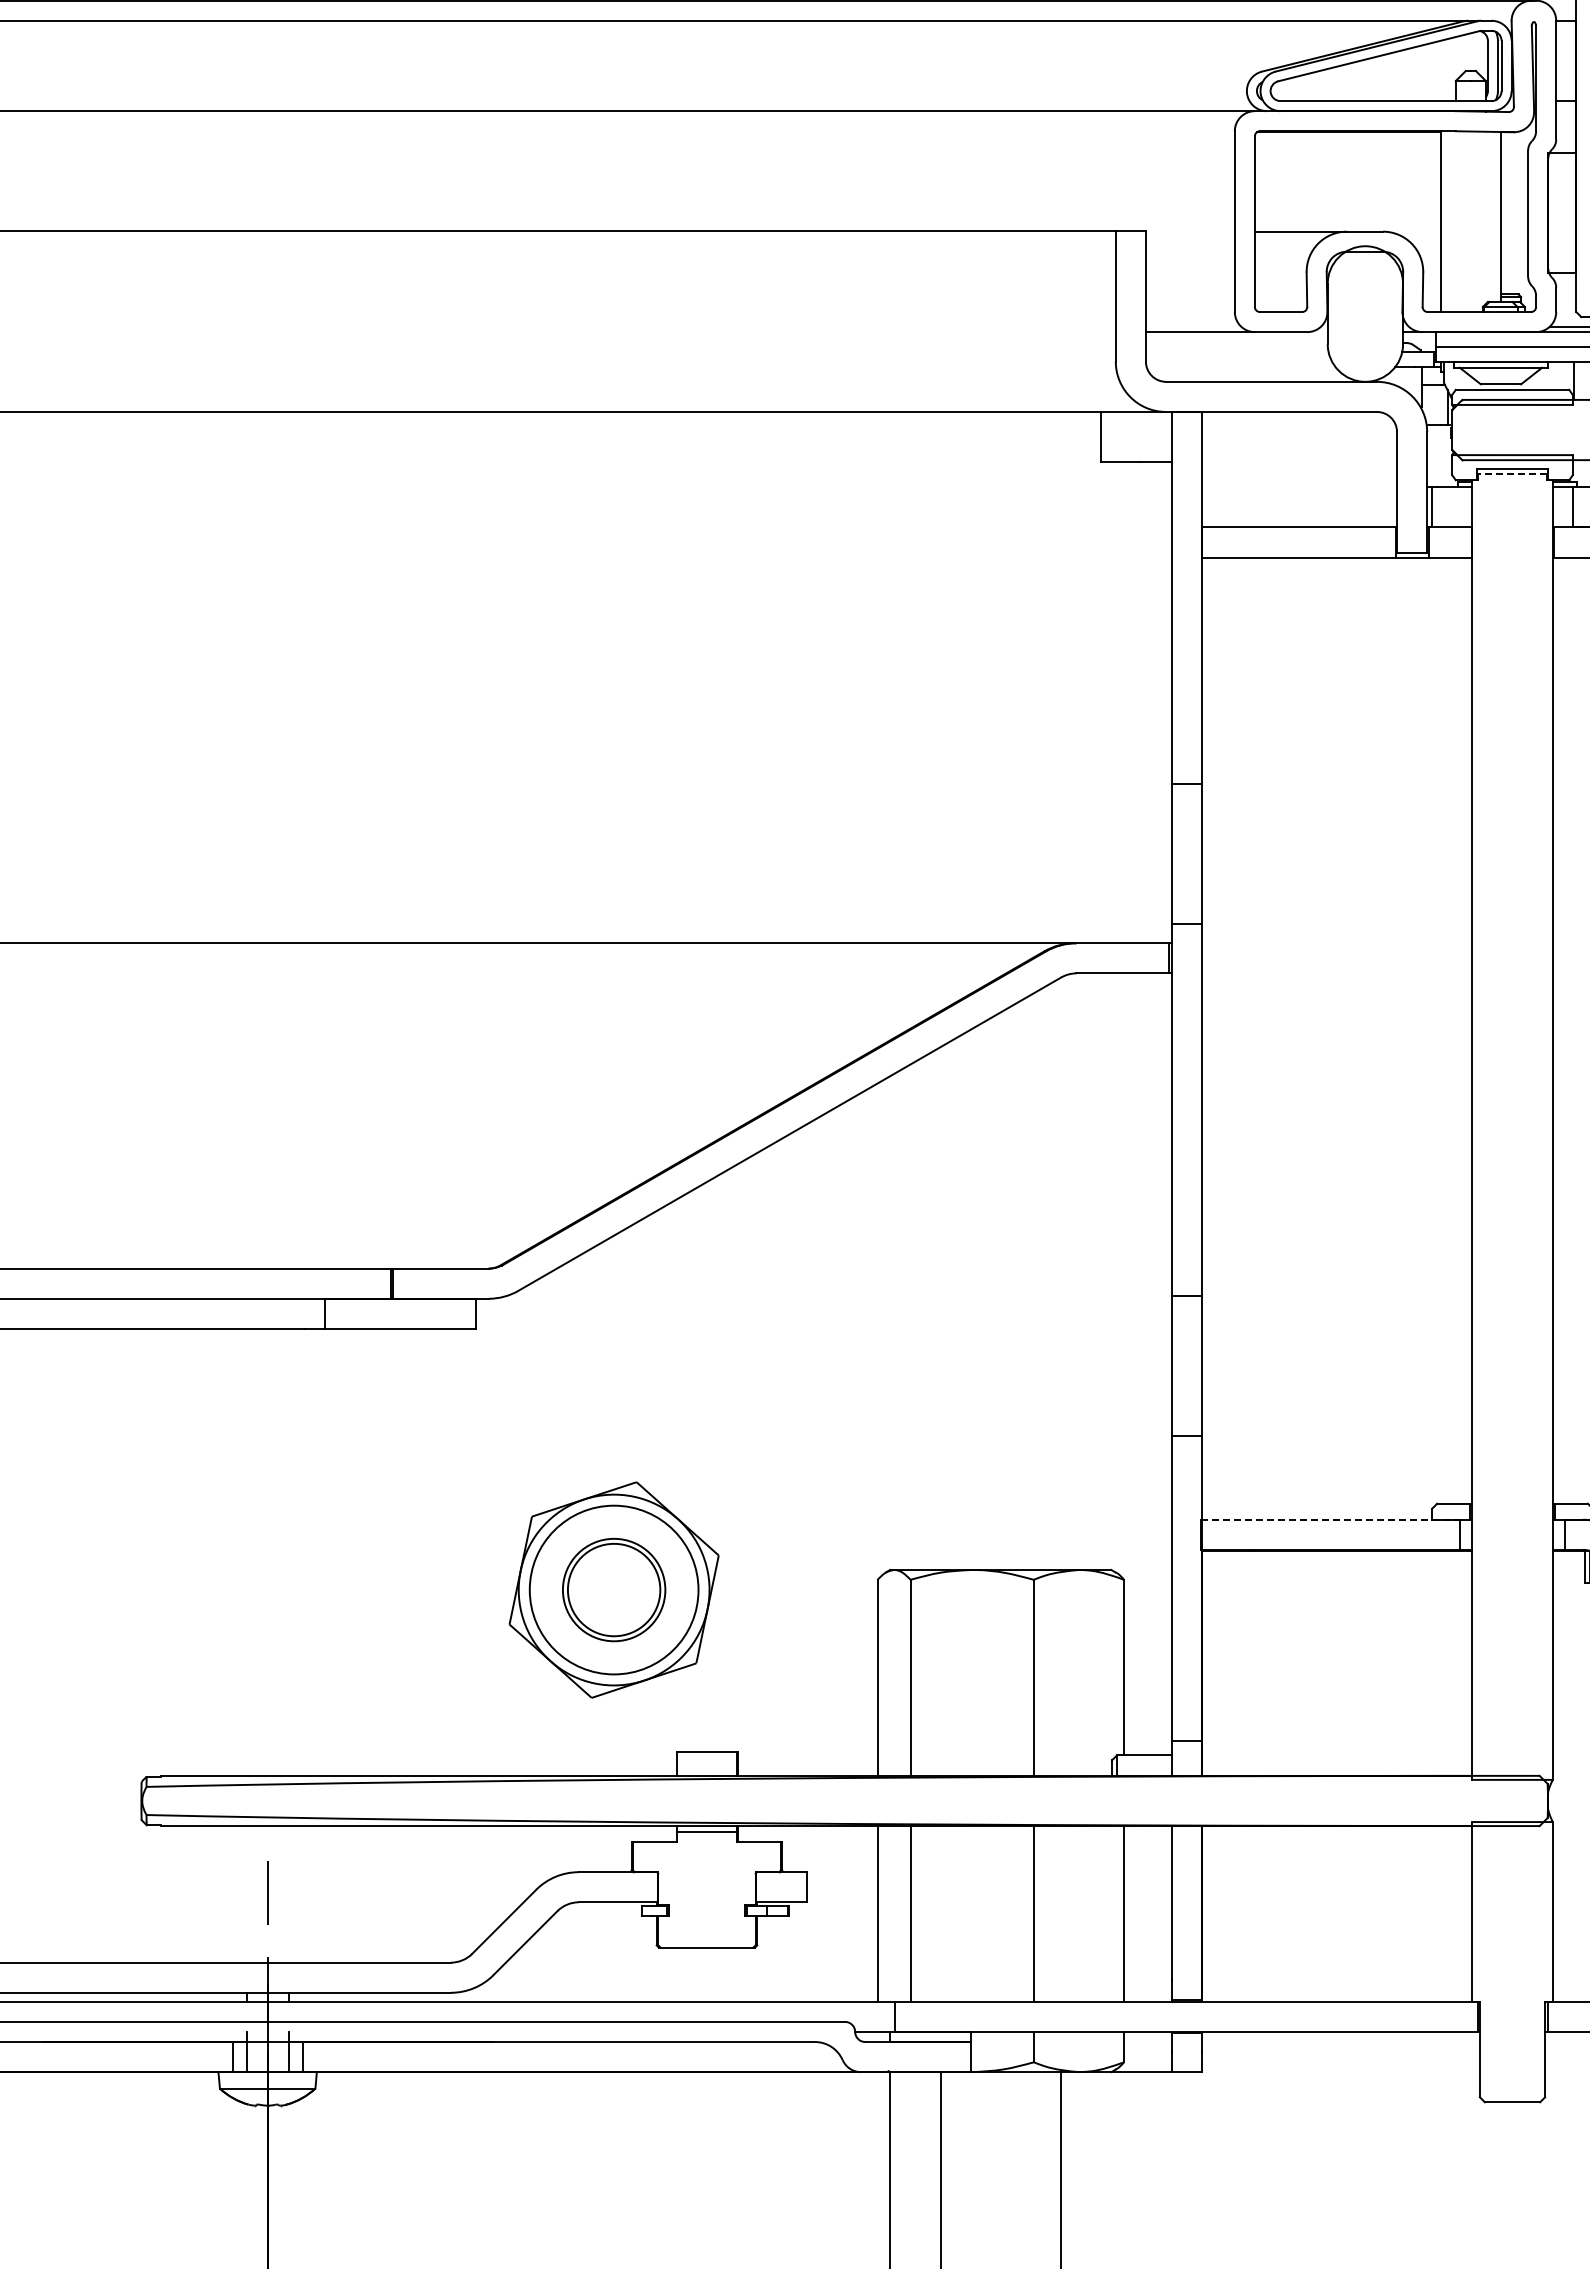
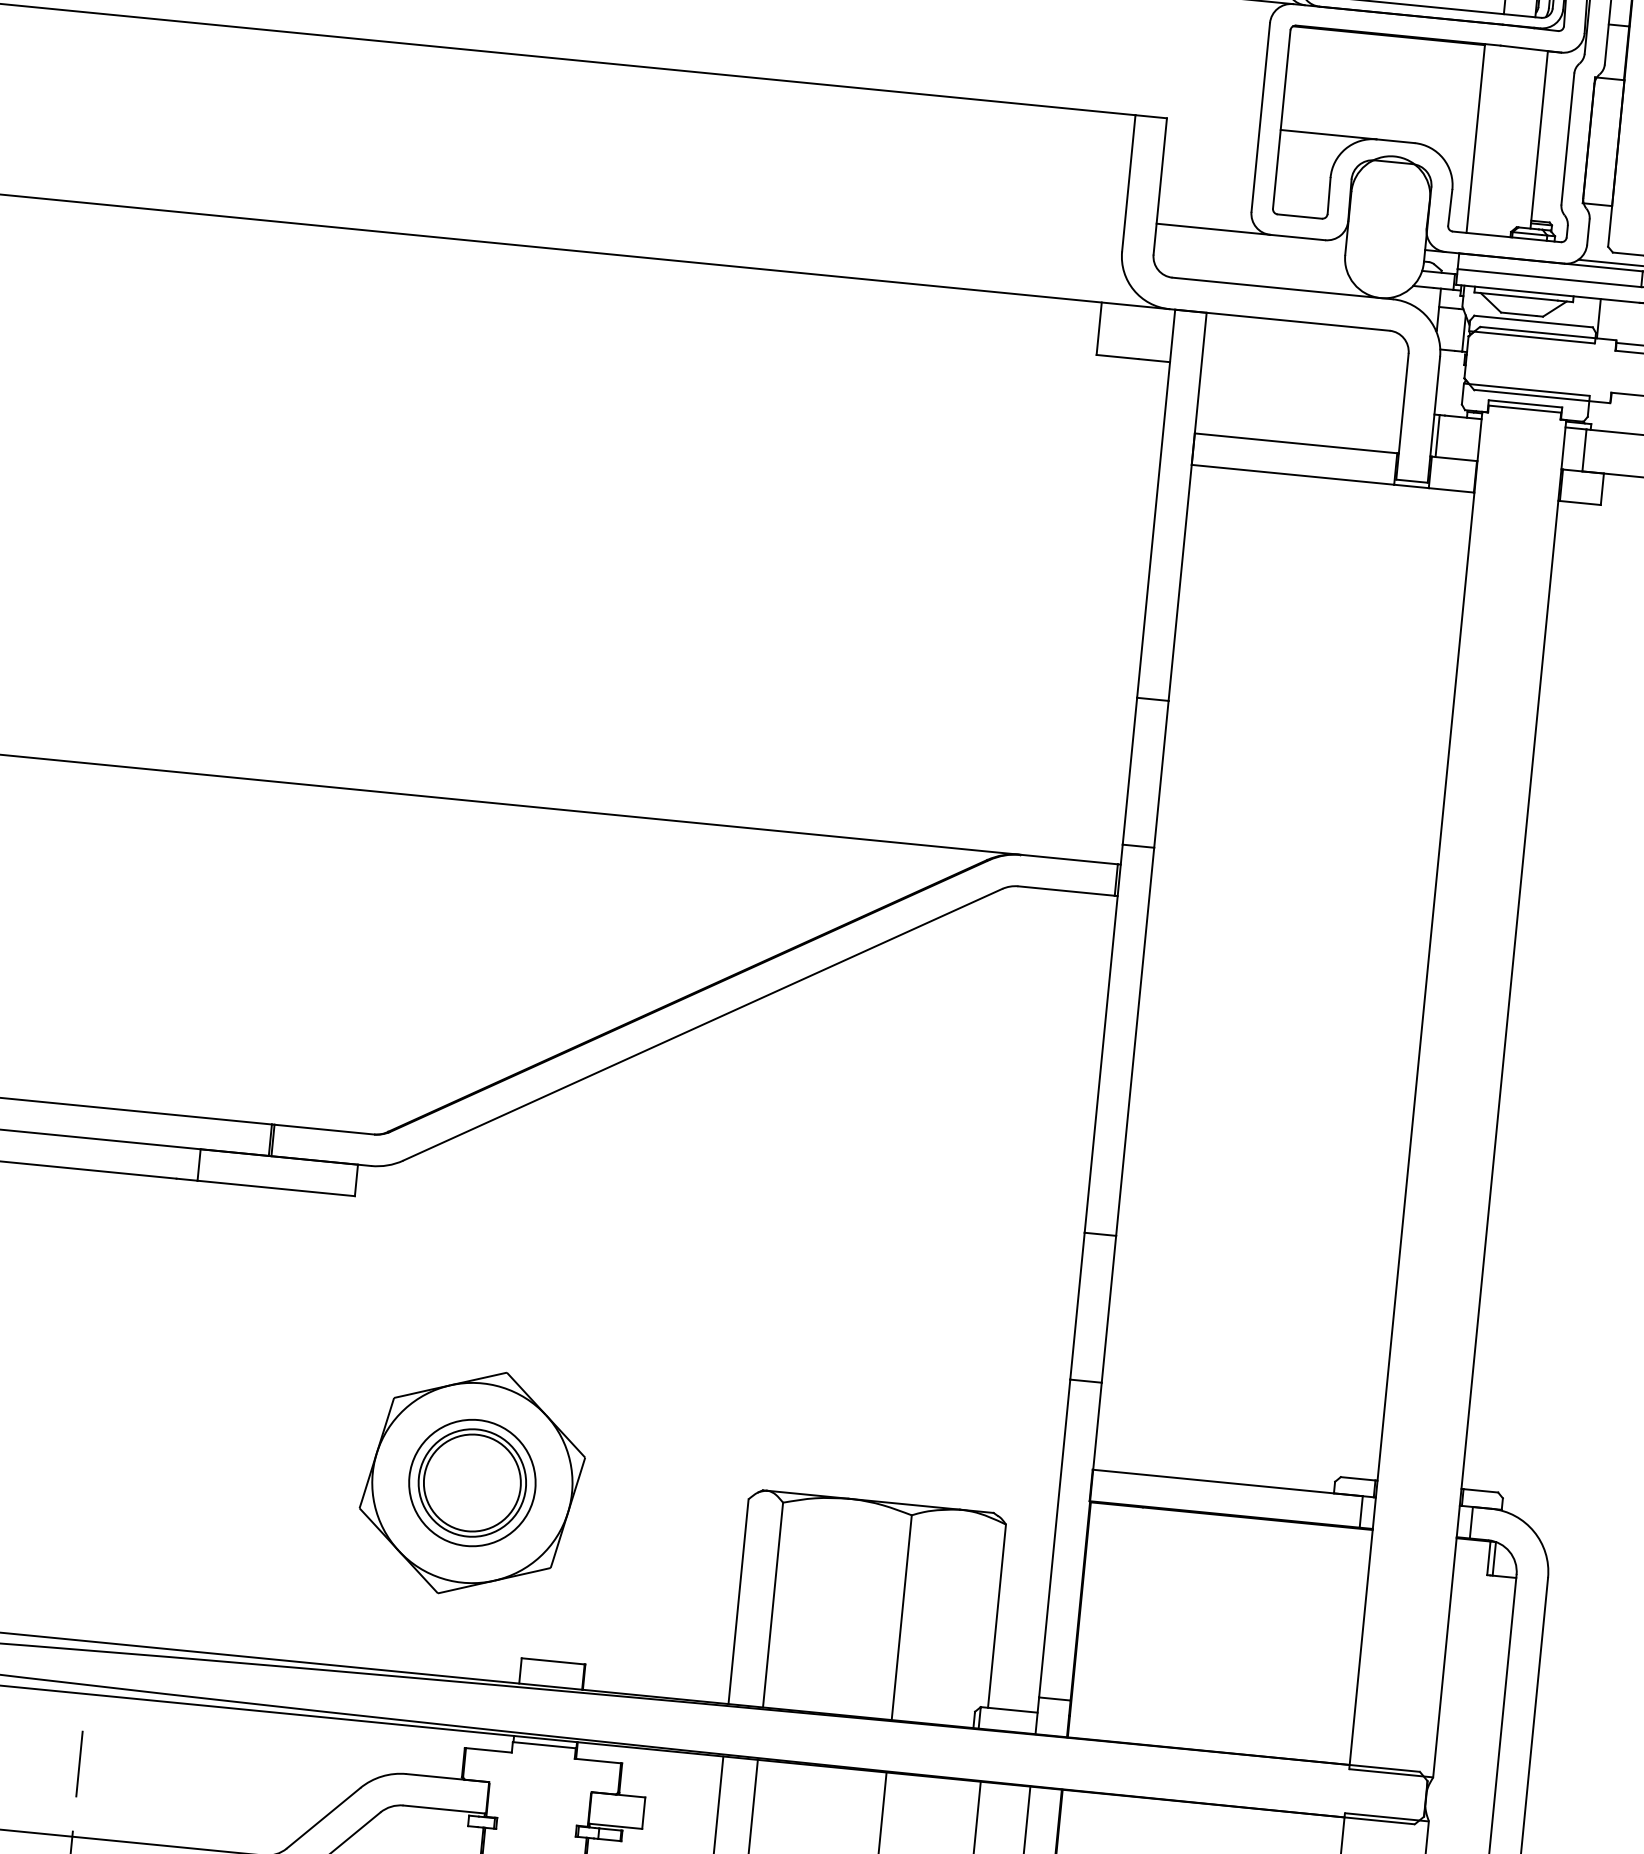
line: (1512, 473) -> (1524, 408), dashed -> solid
line: (1330, 1519) -> (1227, 1482), dashed -> solid
circle: (613, 1589) -> (471, 1482), size x0.71

